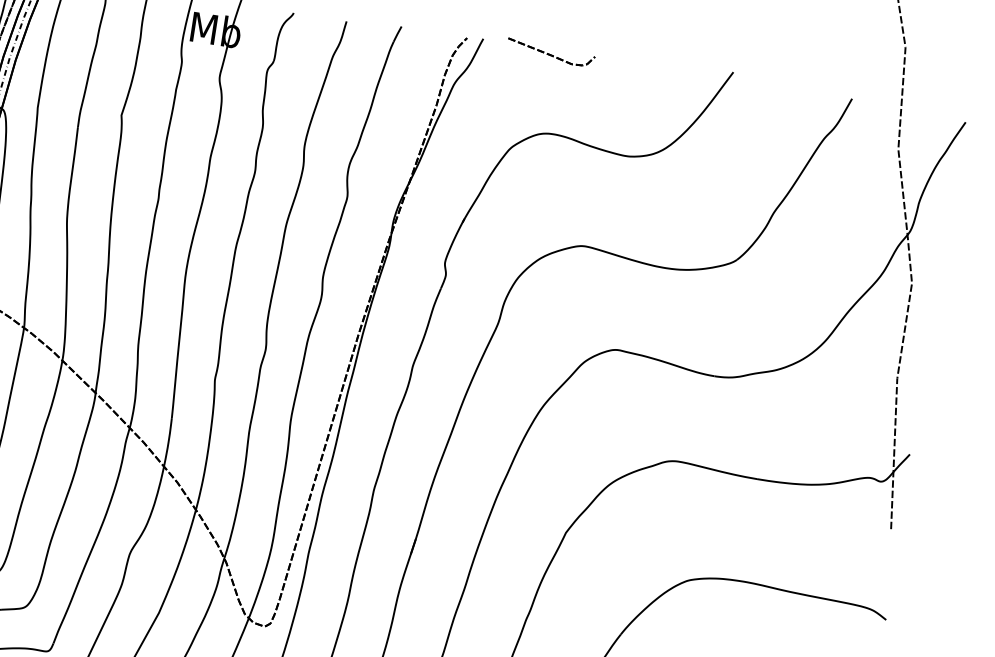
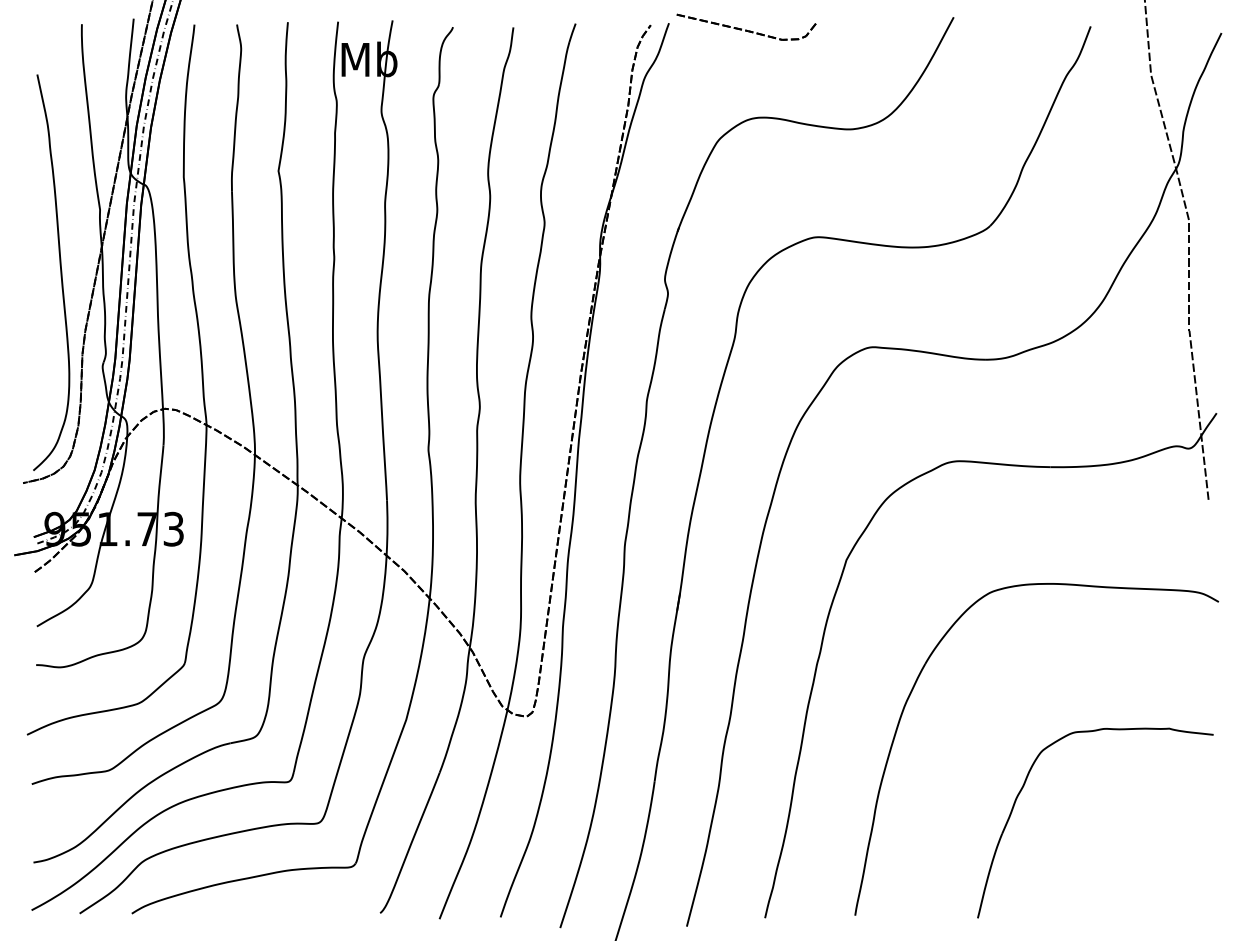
part: (550, 53) -> (746, 27), size x1.4

